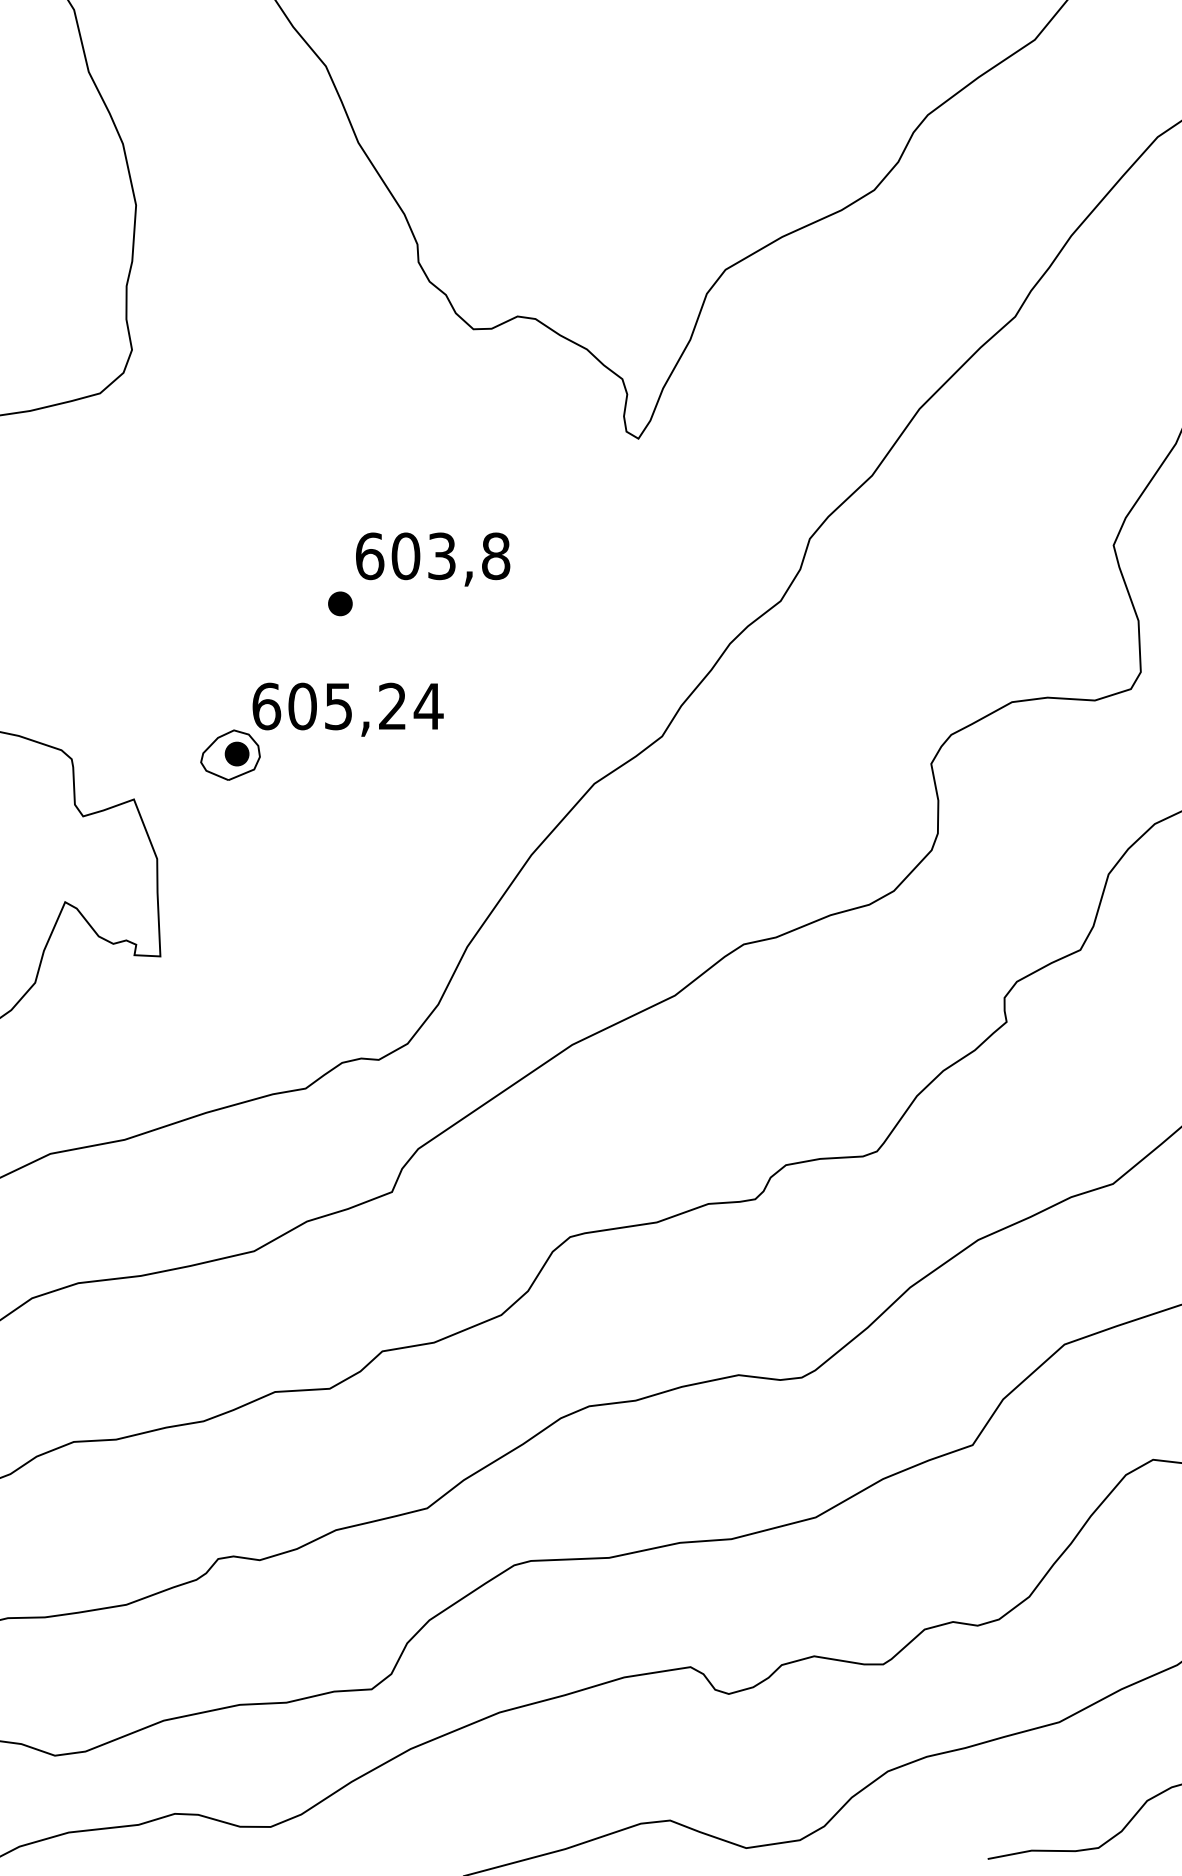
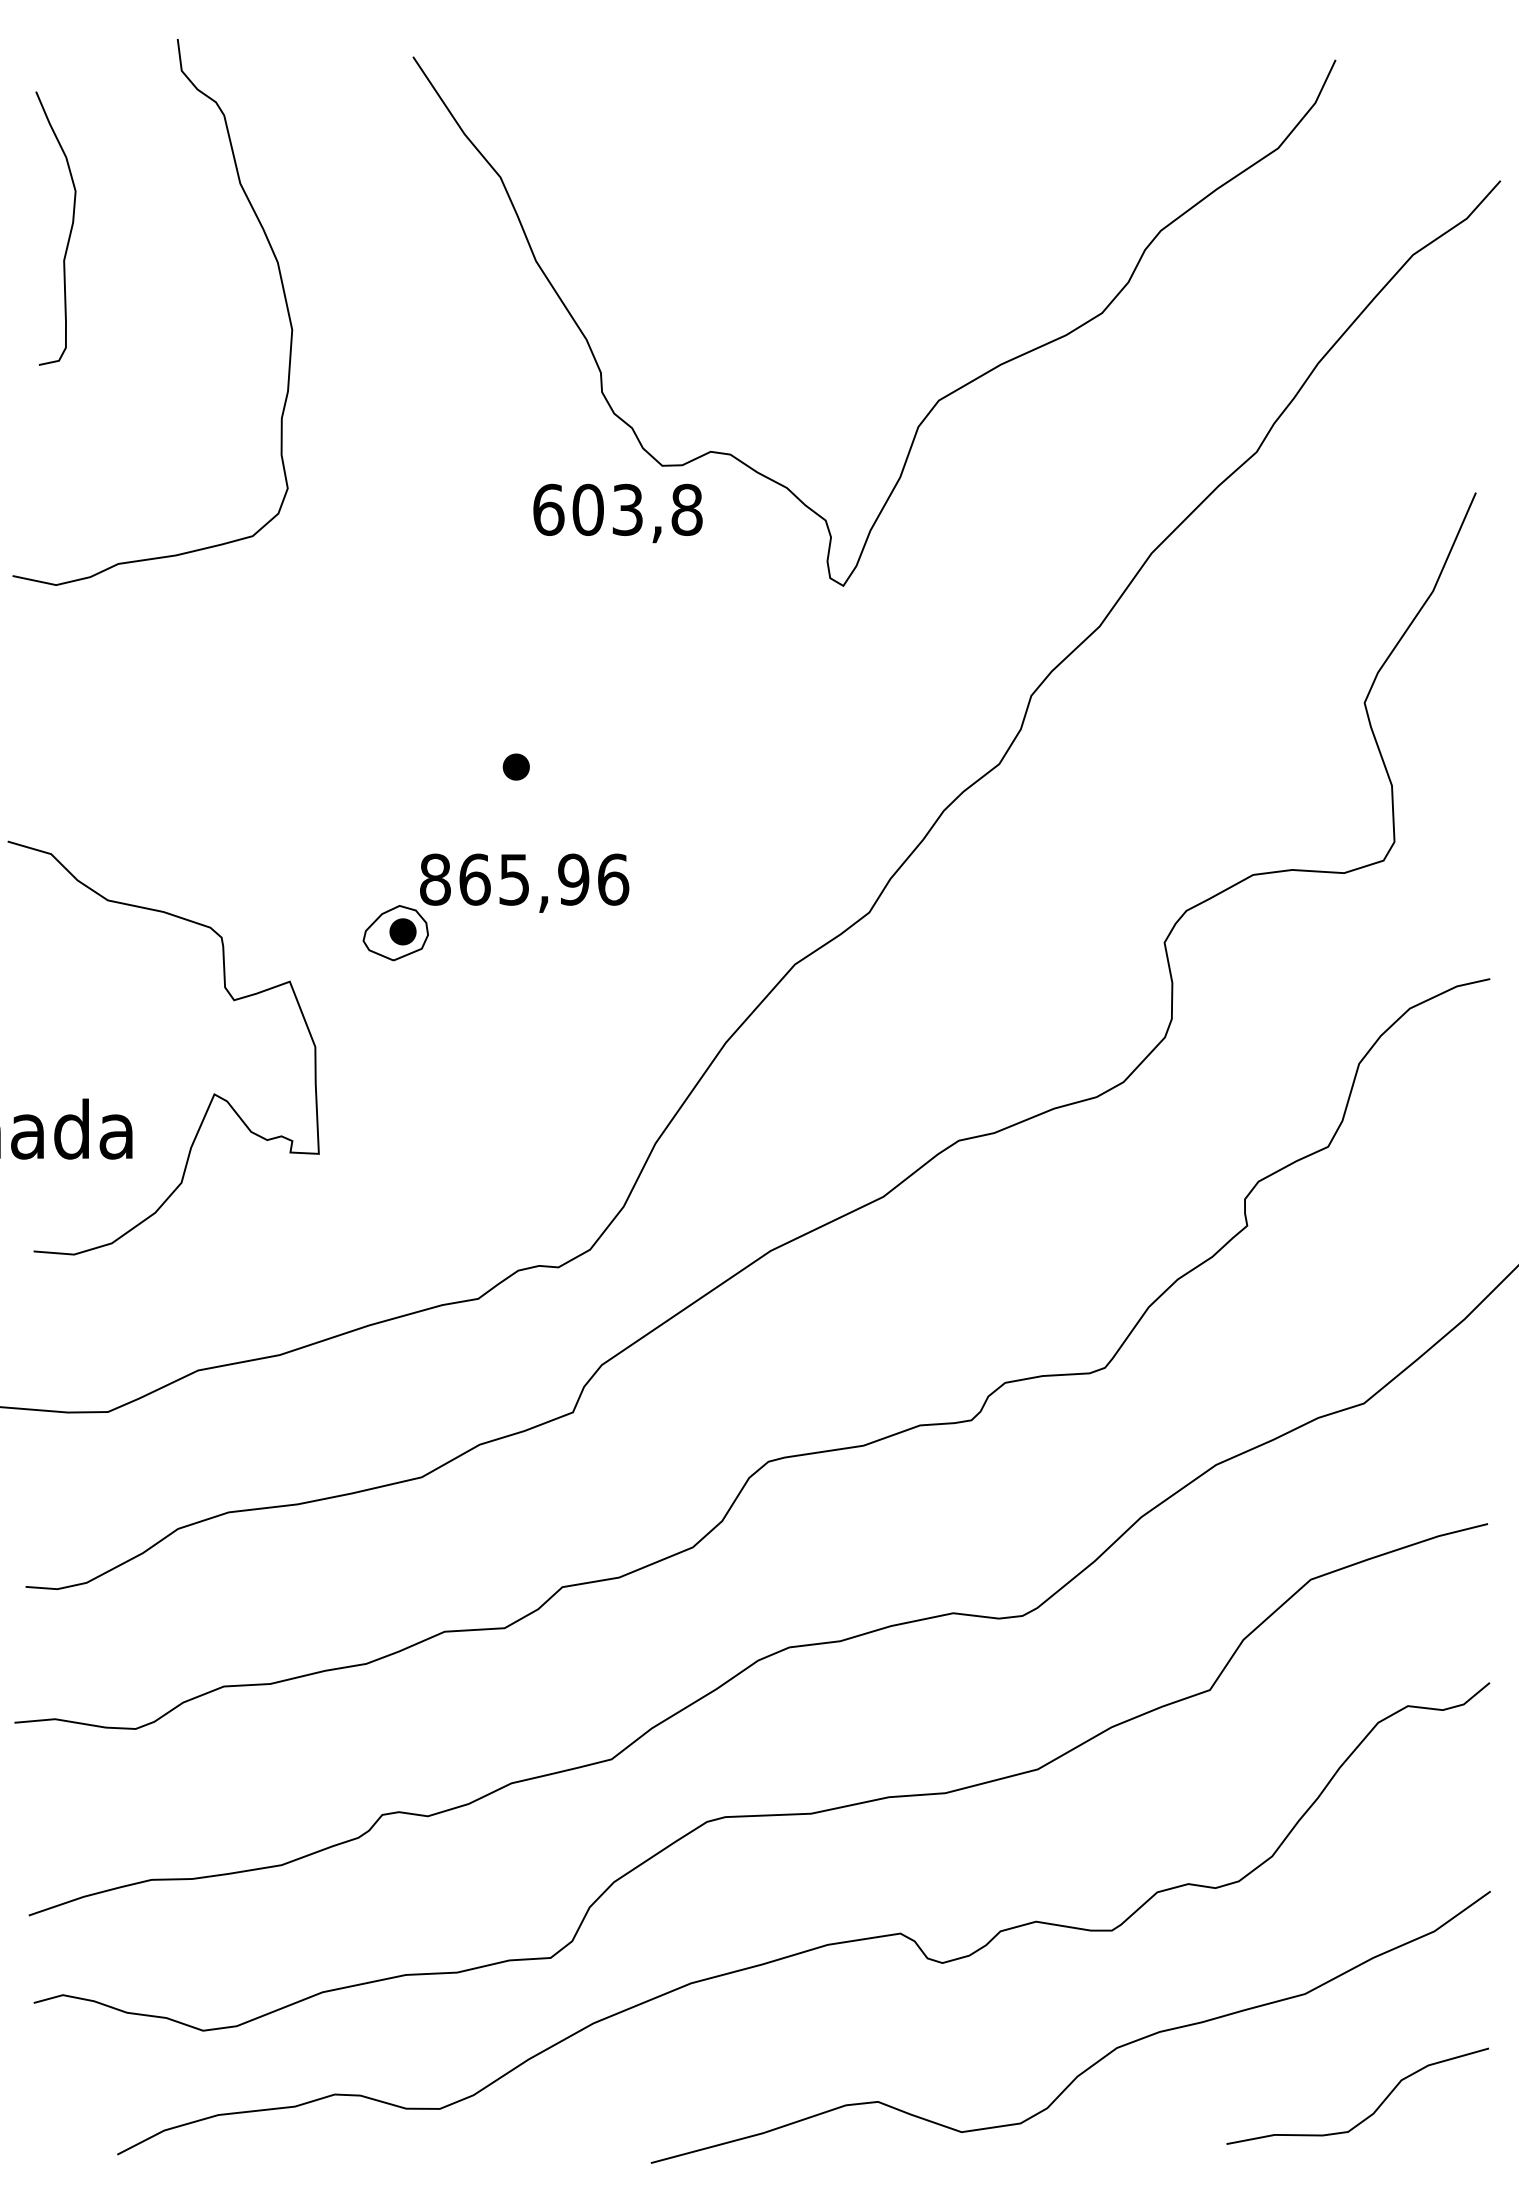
text: (432, 559) -> (617, 513), moved
text: (347, 706) -> (524, 879), 605,24 -> 865,96

